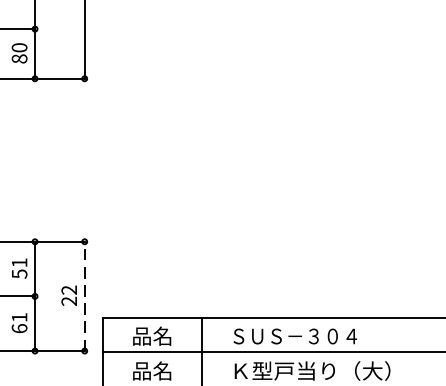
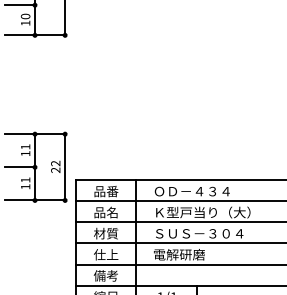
text: (19, 57) -> (25, 22), 80 -> 10
text: (19, 273) -> (25, 153), 51 -> 11
line: (85, 295) -> (65, 166), dashed -> solid
text: (19, 328) -> (25, 186), 61 -> 11
text: (162, 336) -> (112, 191), 品名 -> 品番
text: (294, 336) -> (192, 191), ＳＵＳ－３０４ -> ＯＤ－４３４

